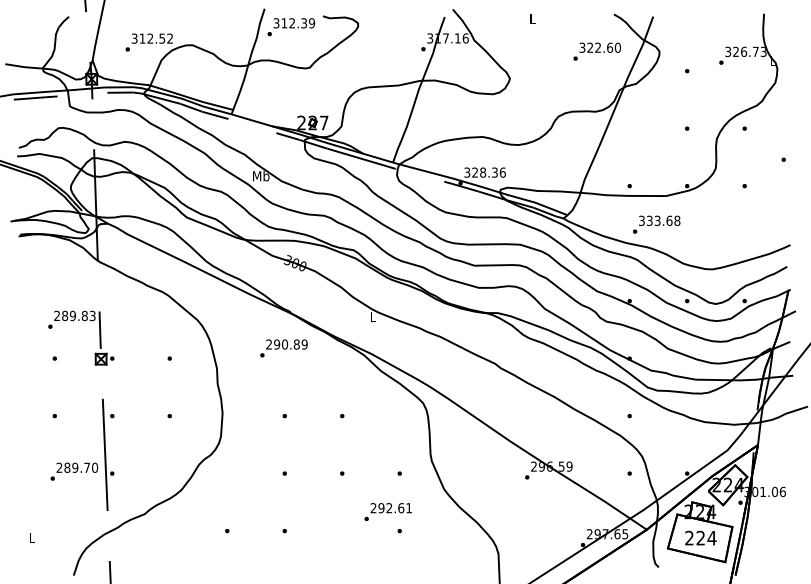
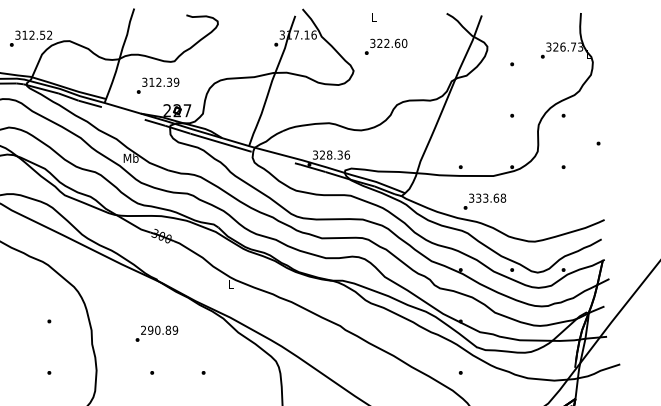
text: (291, 27) -> (158, 86), moved
text: (596, 51) -> (385, 46), moved
text: (283, 348) -> (156, 333), moved

